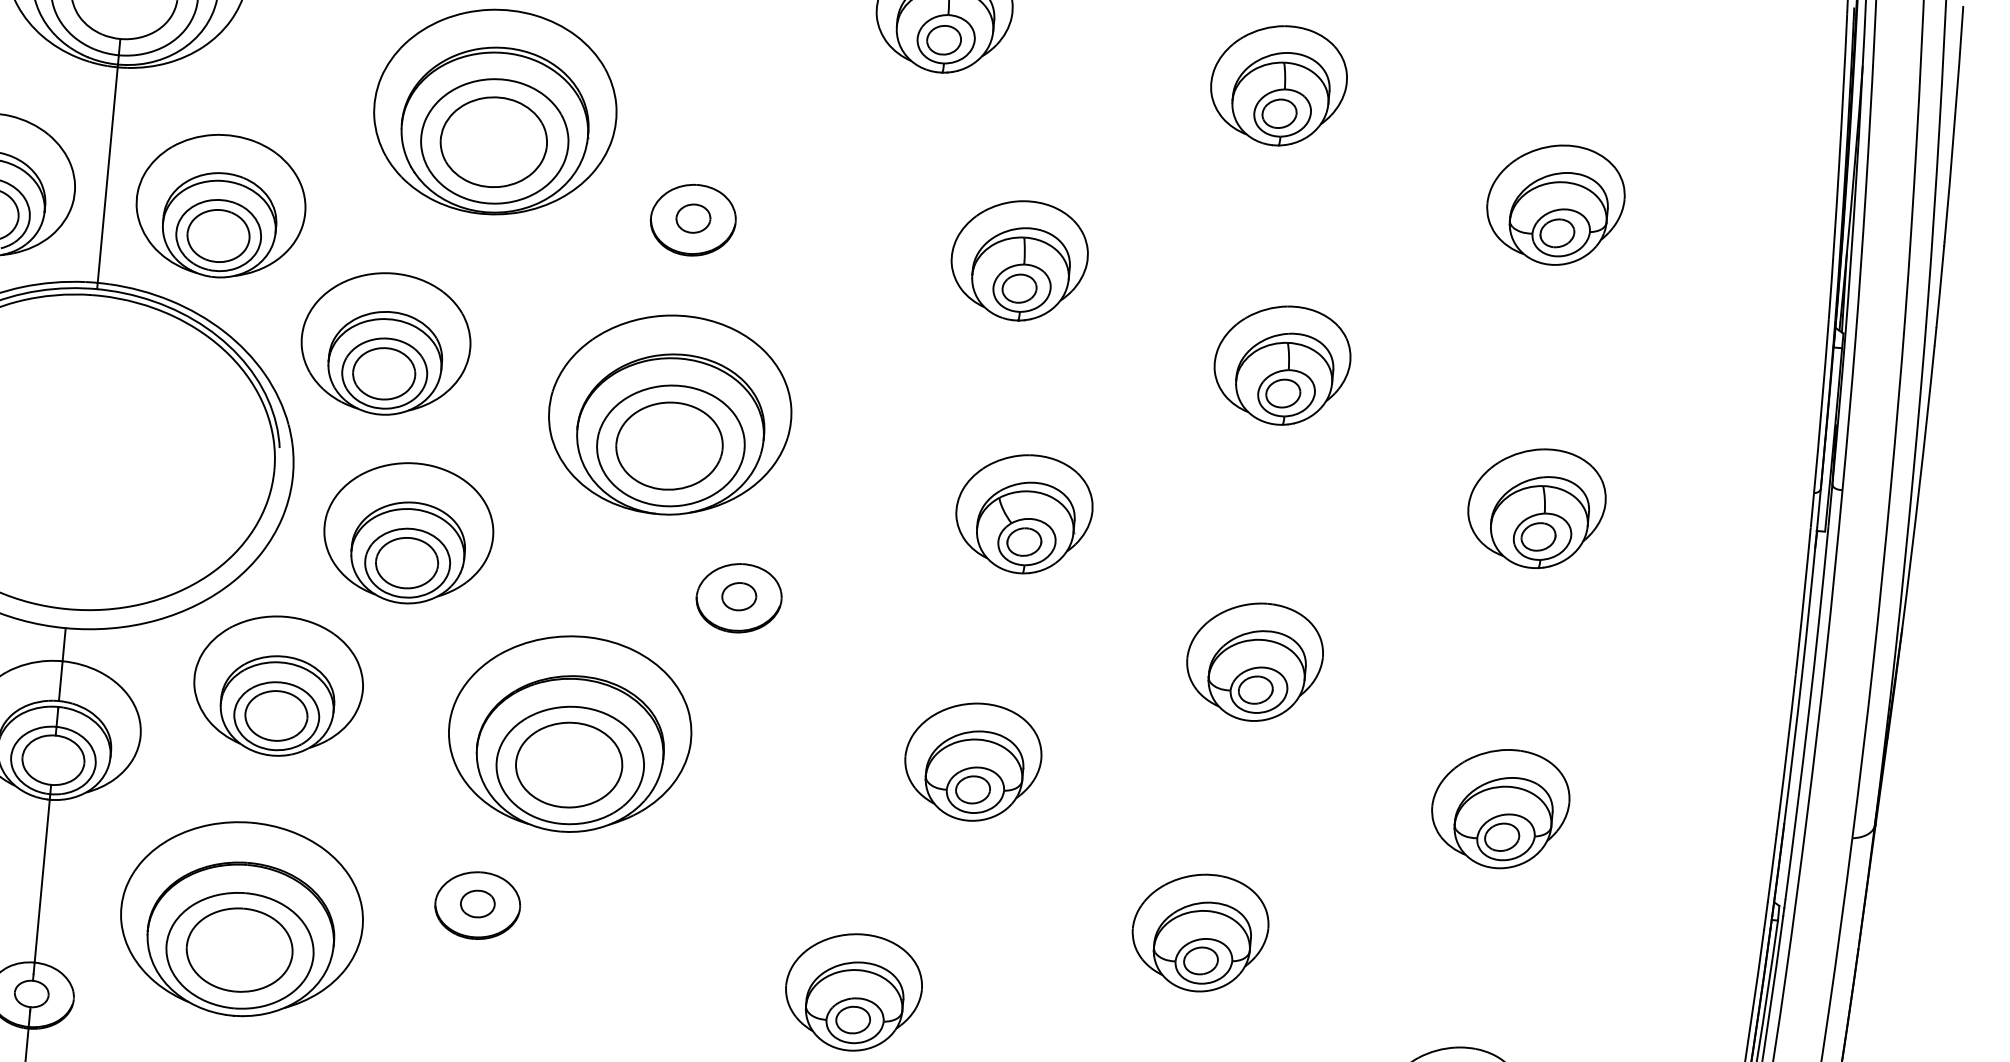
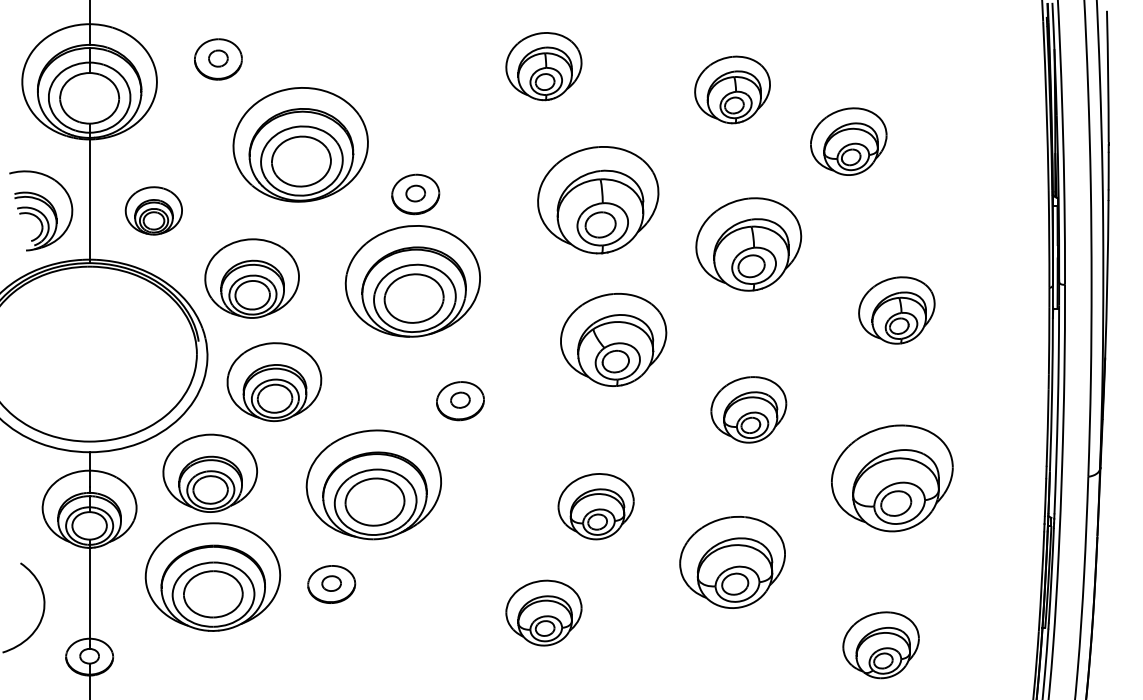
part: (1555, 204) -> (848, 141), moved
part: (220, 205) -> (153, 210), size x0.6
part: (1018, 259) -> (597, 199), size x1.6
part: (1281, 365) -> (748, 244), size x1.4
part: (669, 415) -> (412, 281), moved
part: (1023, 513) -> (613, 339), size x1.4
part: (971, 761) -> (595, 506), moved
part: (1499, 808) -> (891, 478), size x1.6
part: (241, 918) -> (212, 576), moved
part: (1200, 932) -> (732, 562), size x1.4

